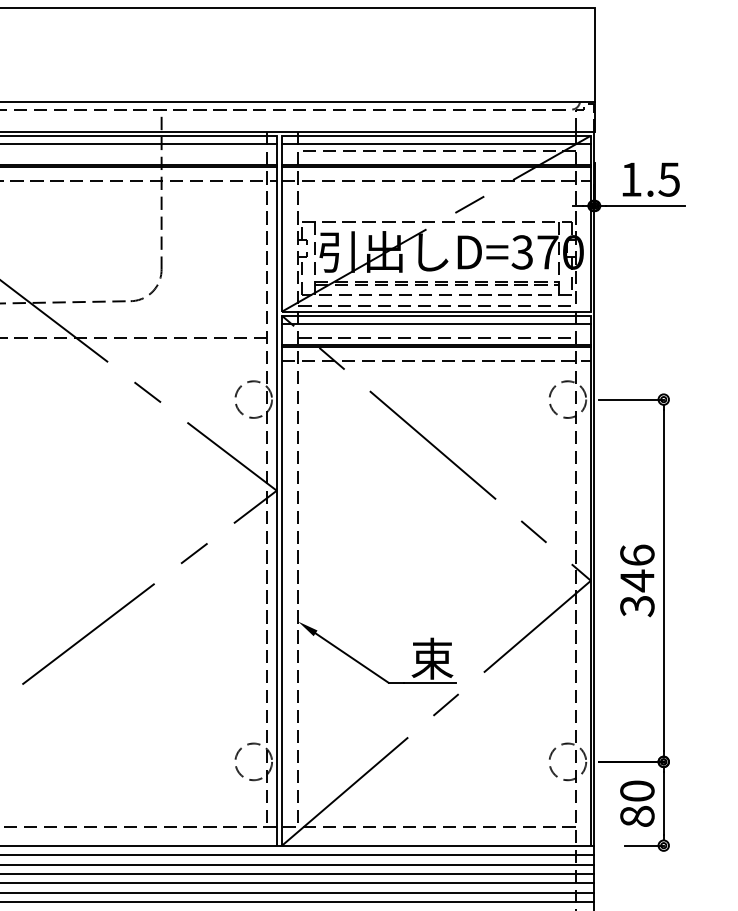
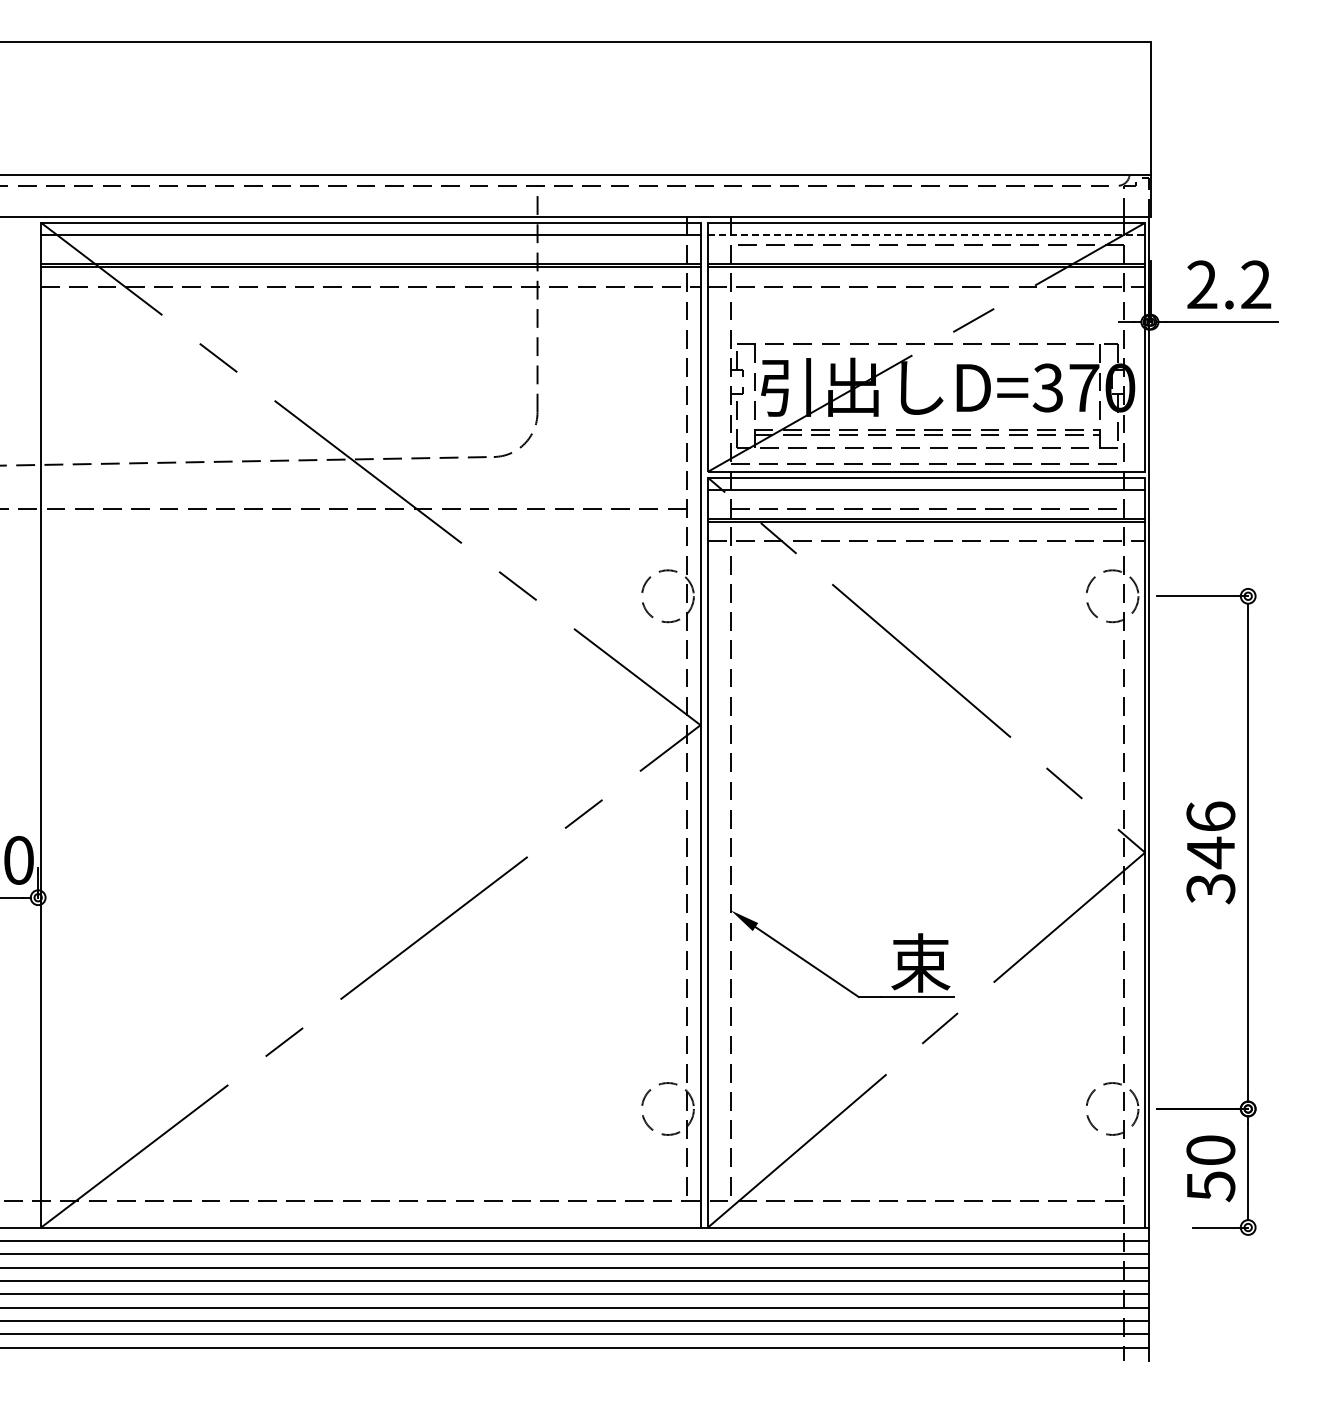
line: (436, 143) -> (926, 234), solid -> dashed
text: (650, 179) -> (1229, 284), 1.5 -> 2.2
text: (637, 816) -> (1210, 1186), 80 -> 50

